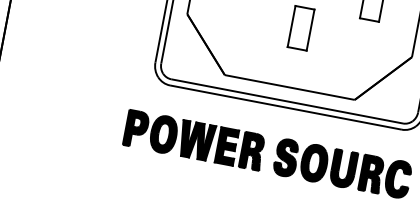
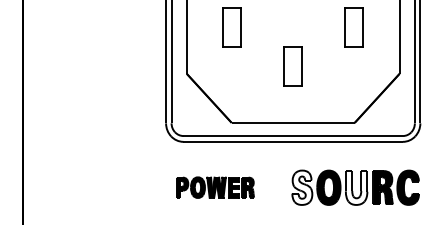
part: (194, 140) -> (215, 187), size x0.6
fill: (286, 157) -> (302, 187), removed
fill: (343, 168) -> (356, 187), removed

